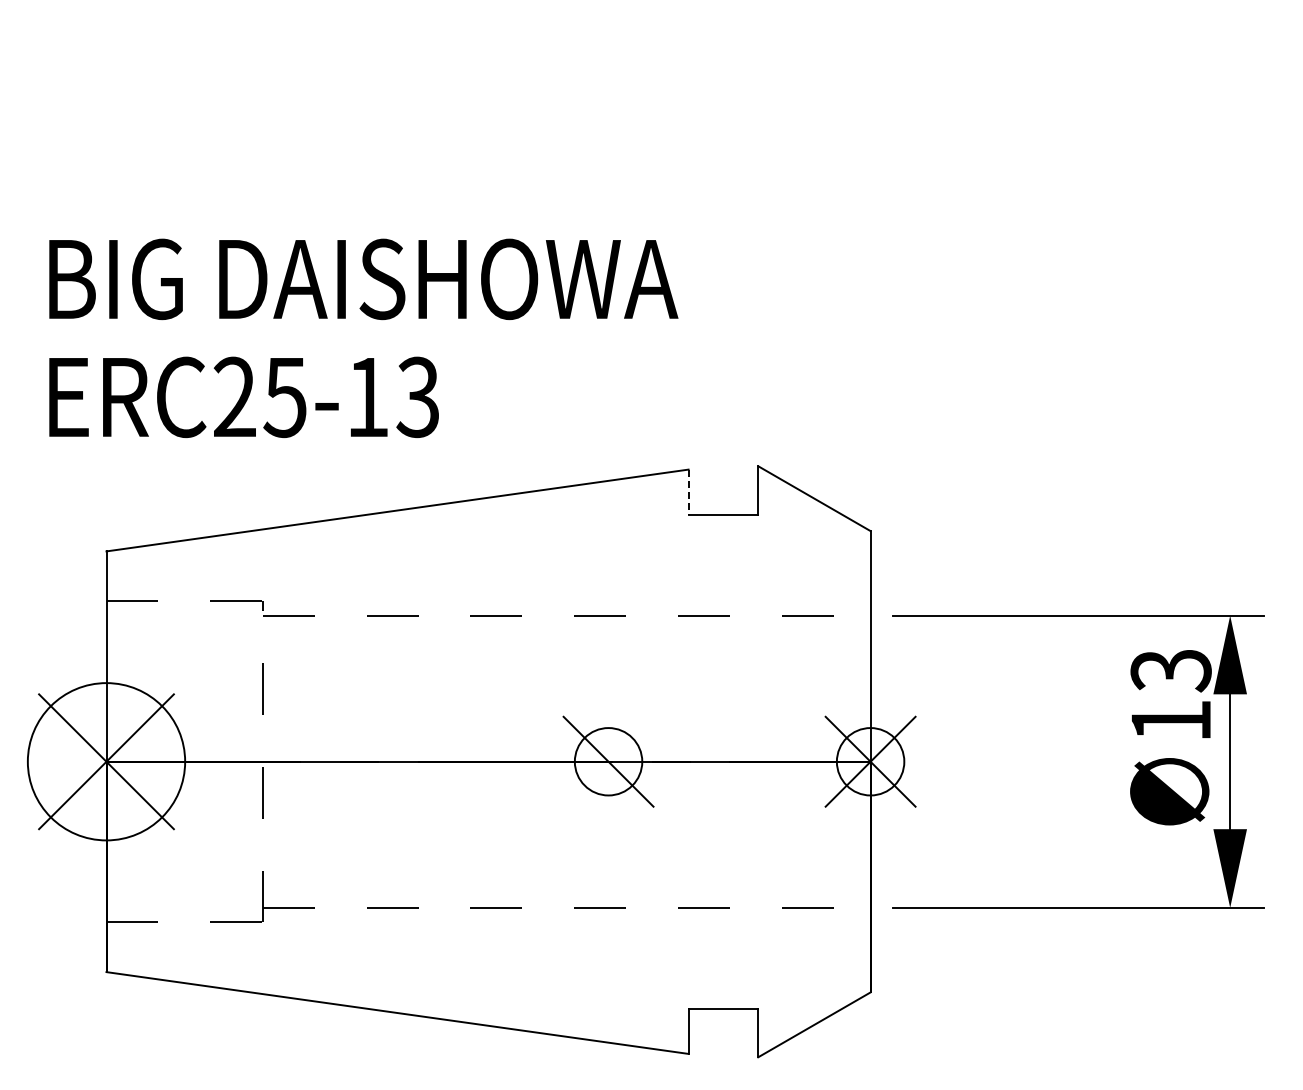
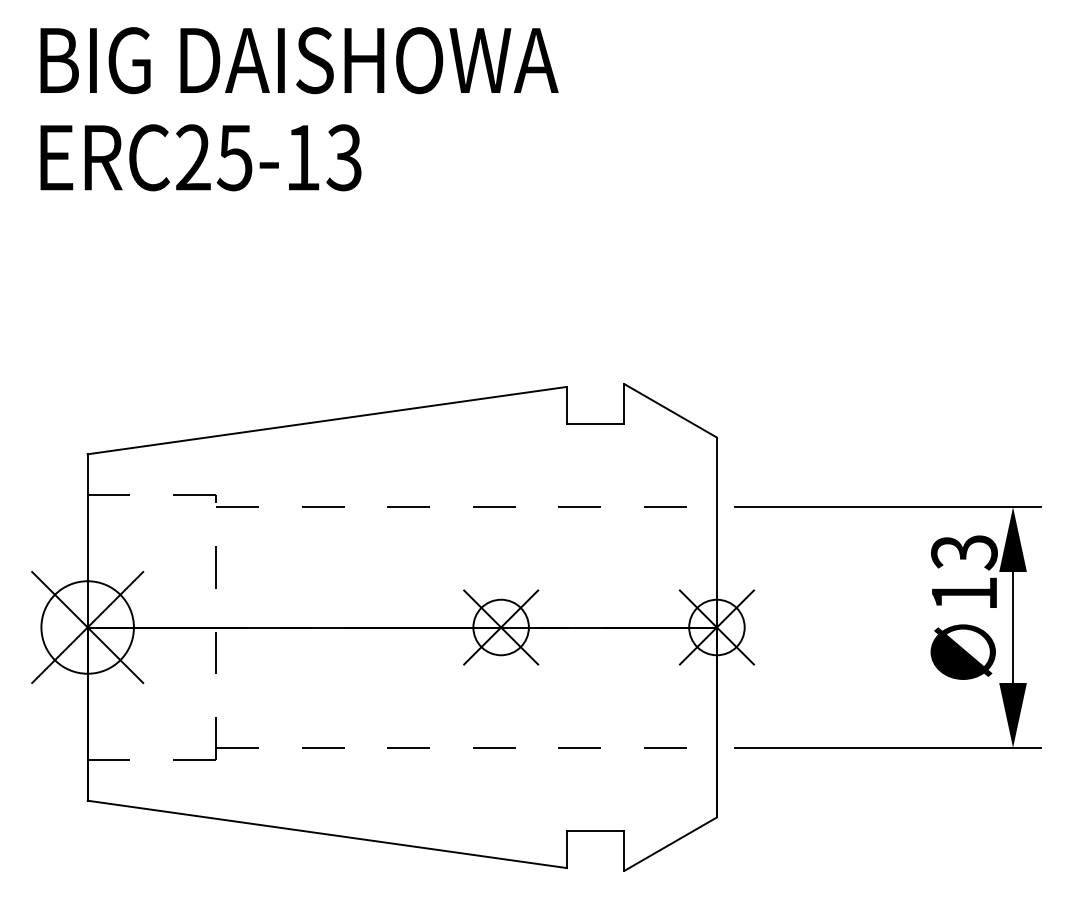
text: (363, 337) -> (299, 108), moved
line: (688, 492) -> (566, 405), dashed -> solid
circle: (106, 761) -> (87, 627), size x0.71
line: (608, 761) -> (501, 627), added

